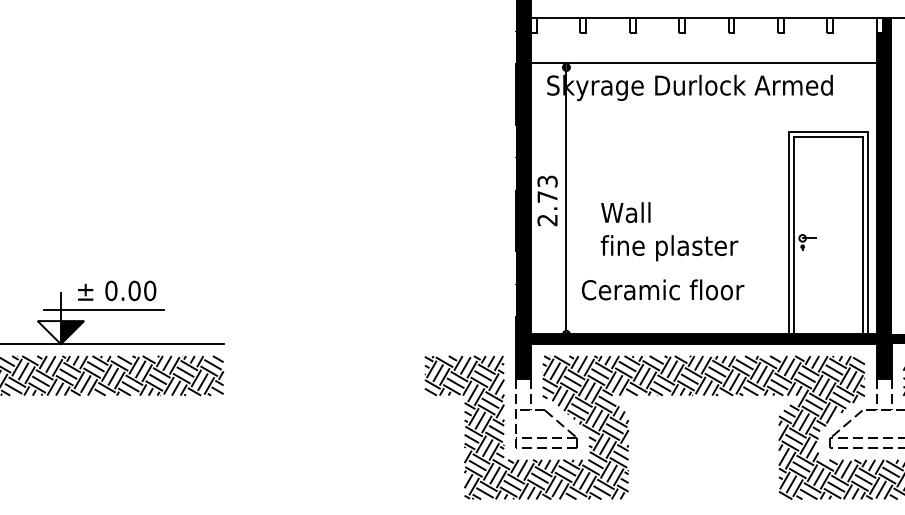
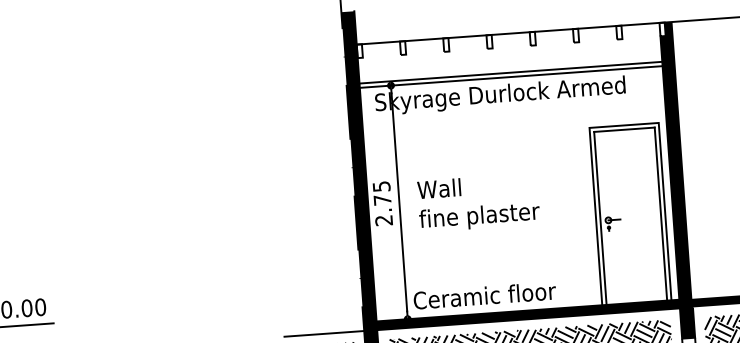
line: (703, 67) -> (510, 77), added
text: (547, 180) -> (381, 185), 2.73 -> 2.75
text: (669, 231) -> (478, 202), moved
text: (662, 289) -> (484, 295), moved
line: (470, 344) -> (324, 334), added

